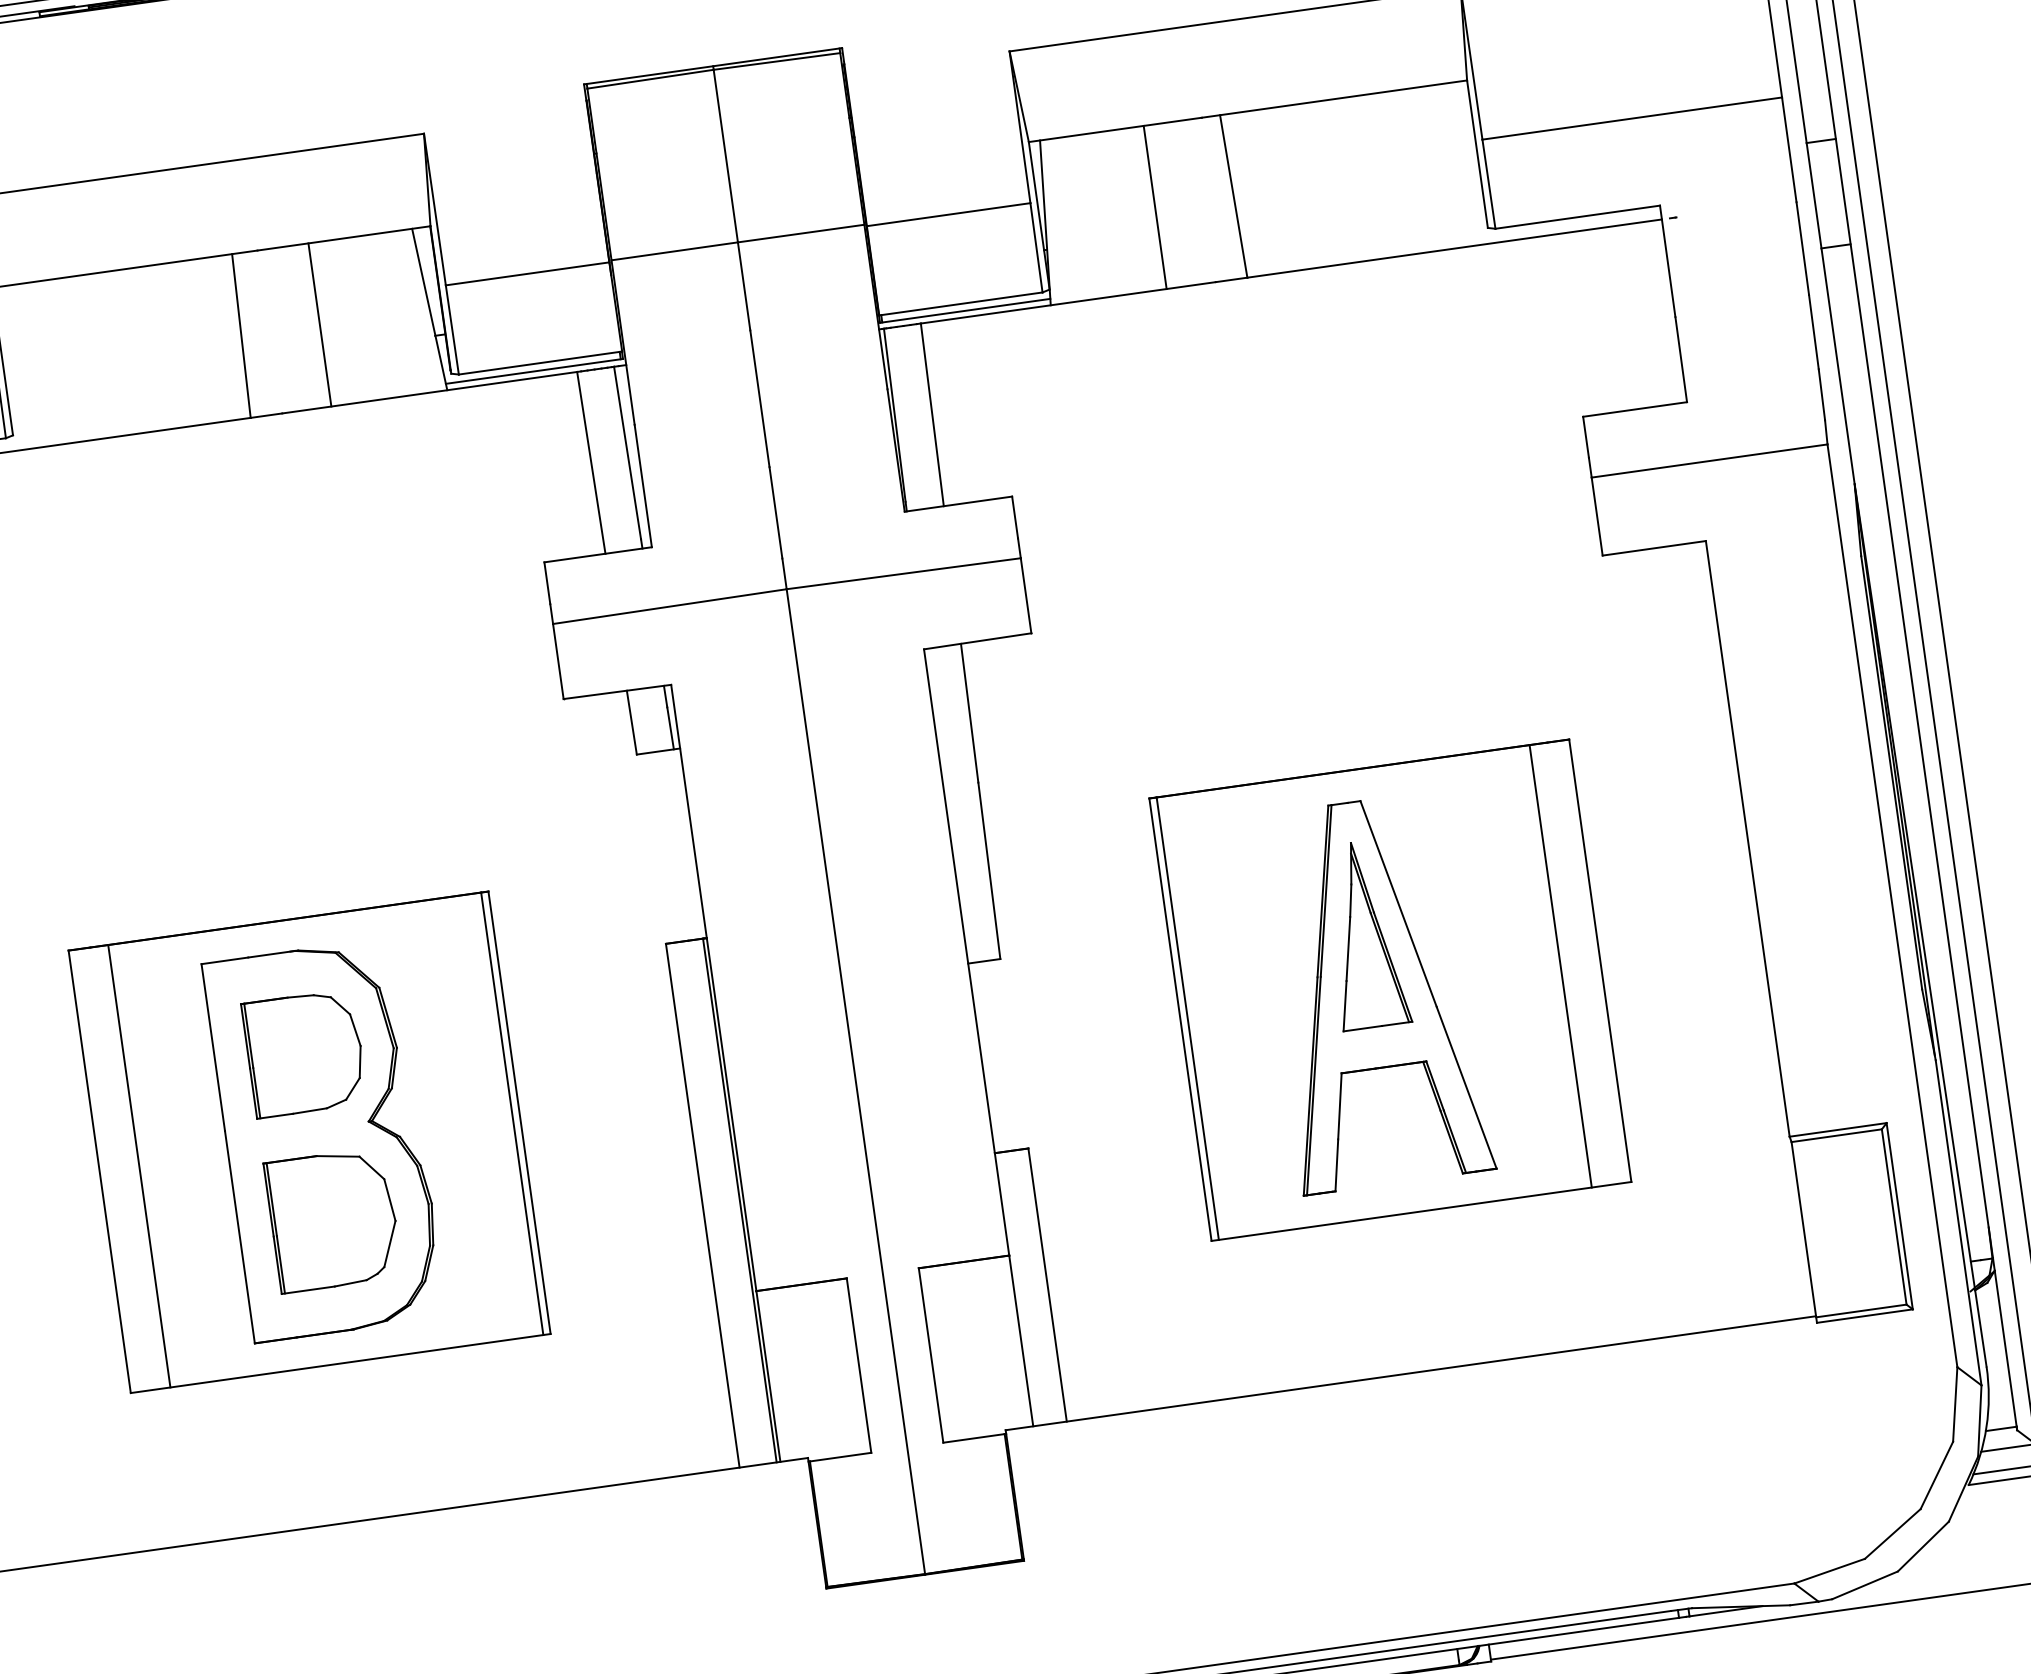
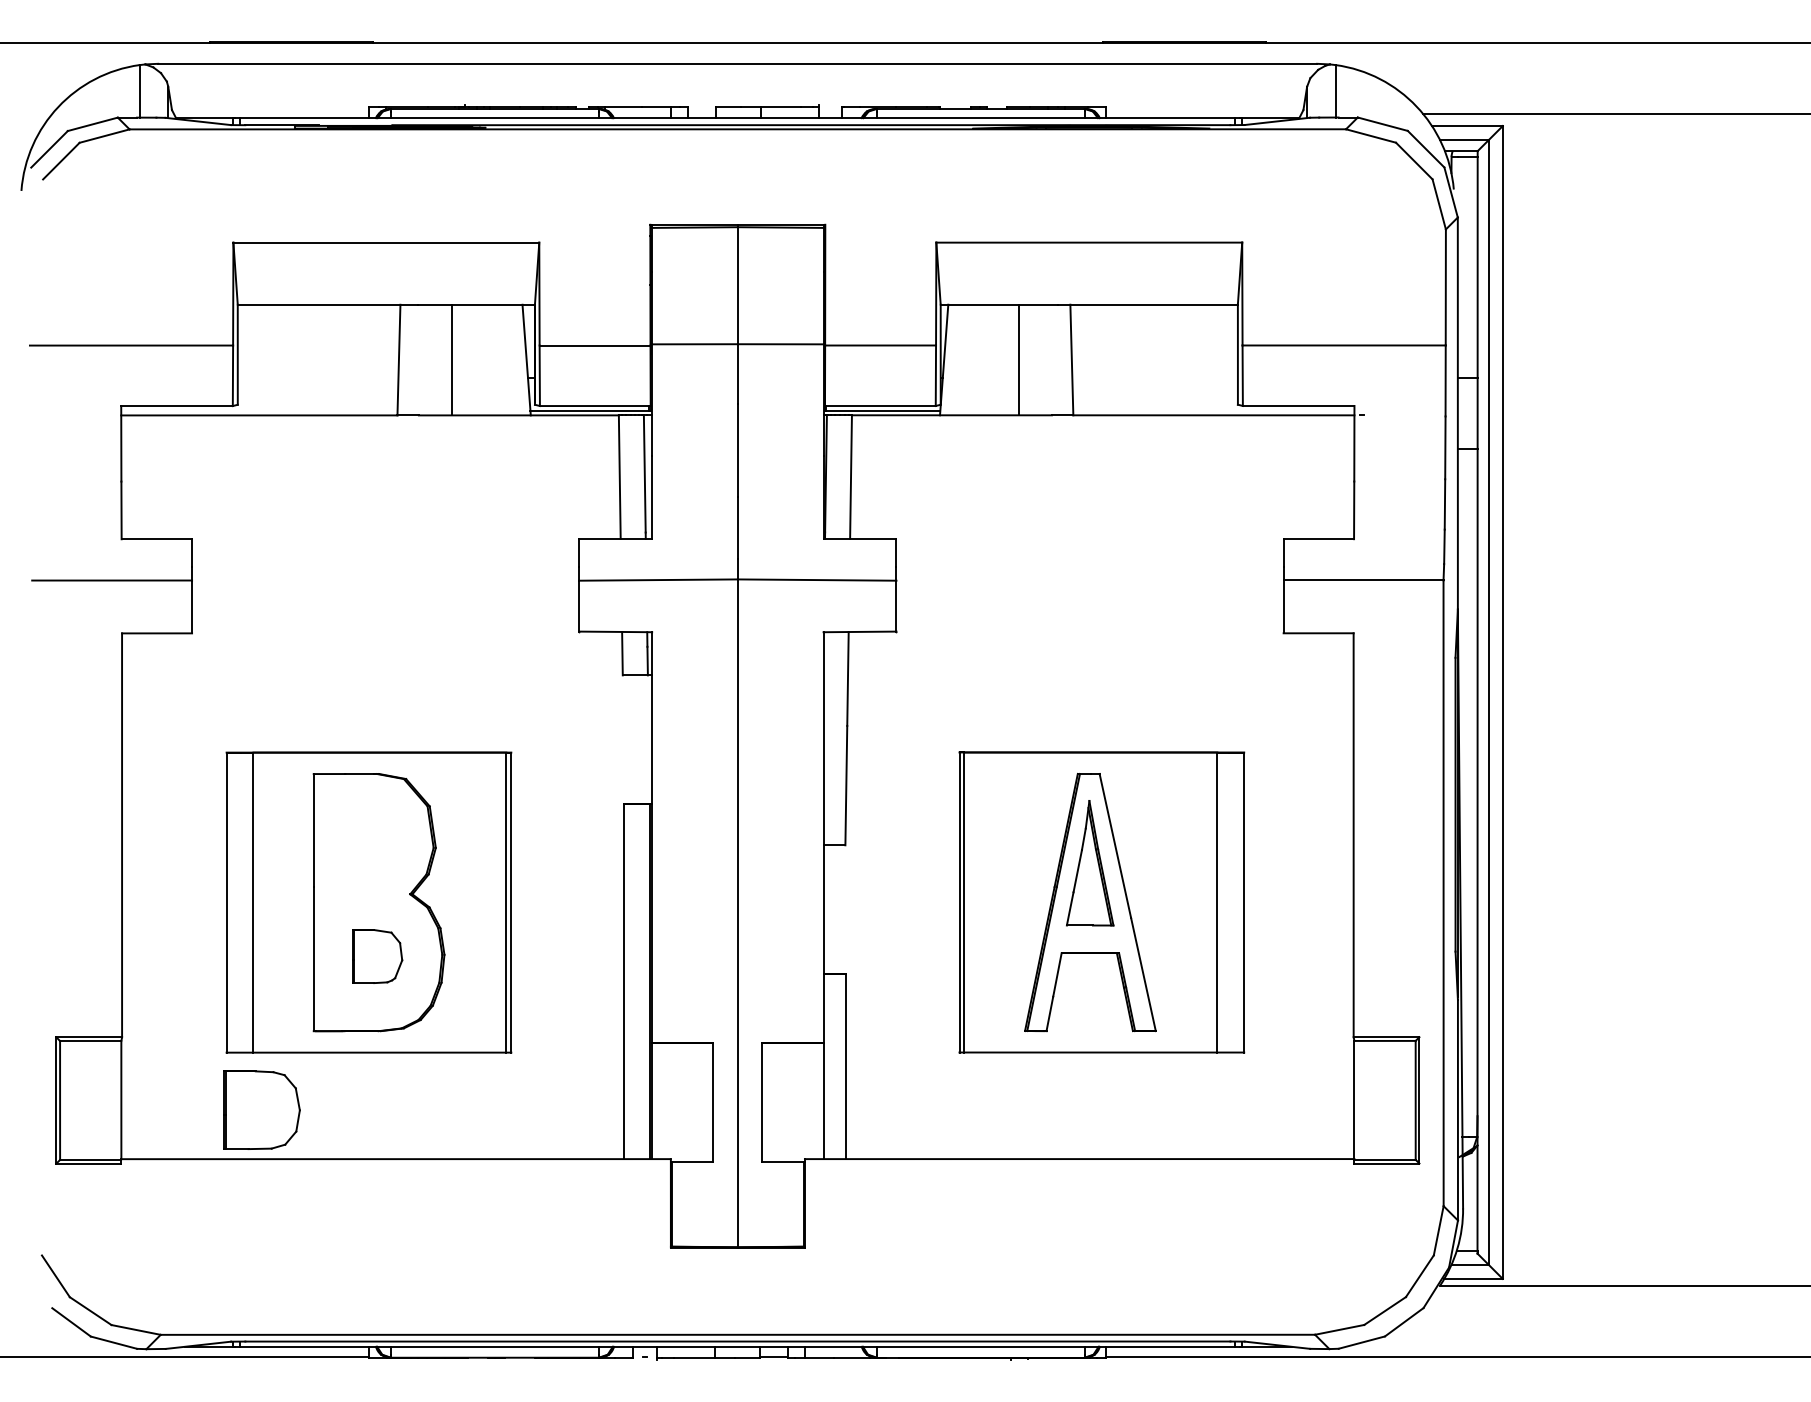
part: (303, 1052) -> (261, 1109), moved
part: (333, 1219) -> (377, 956), size x0.6

